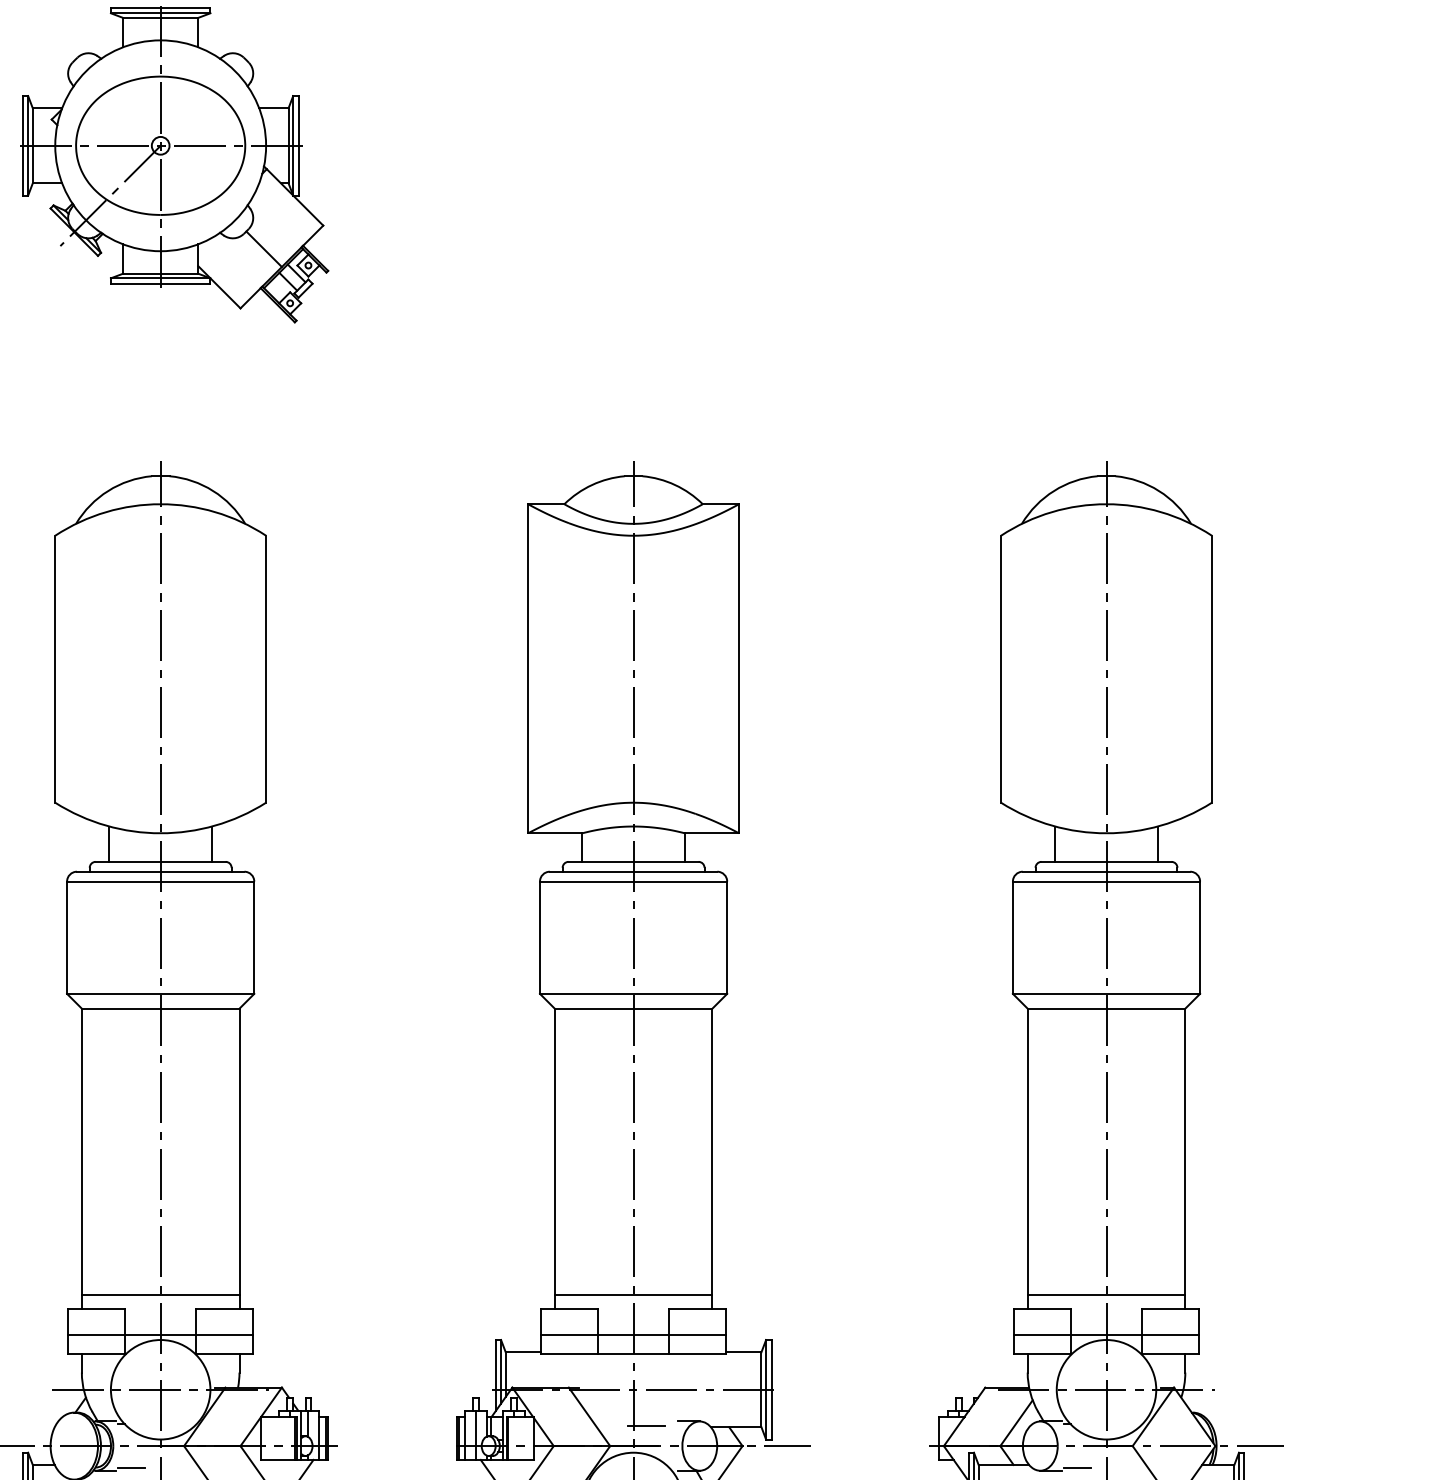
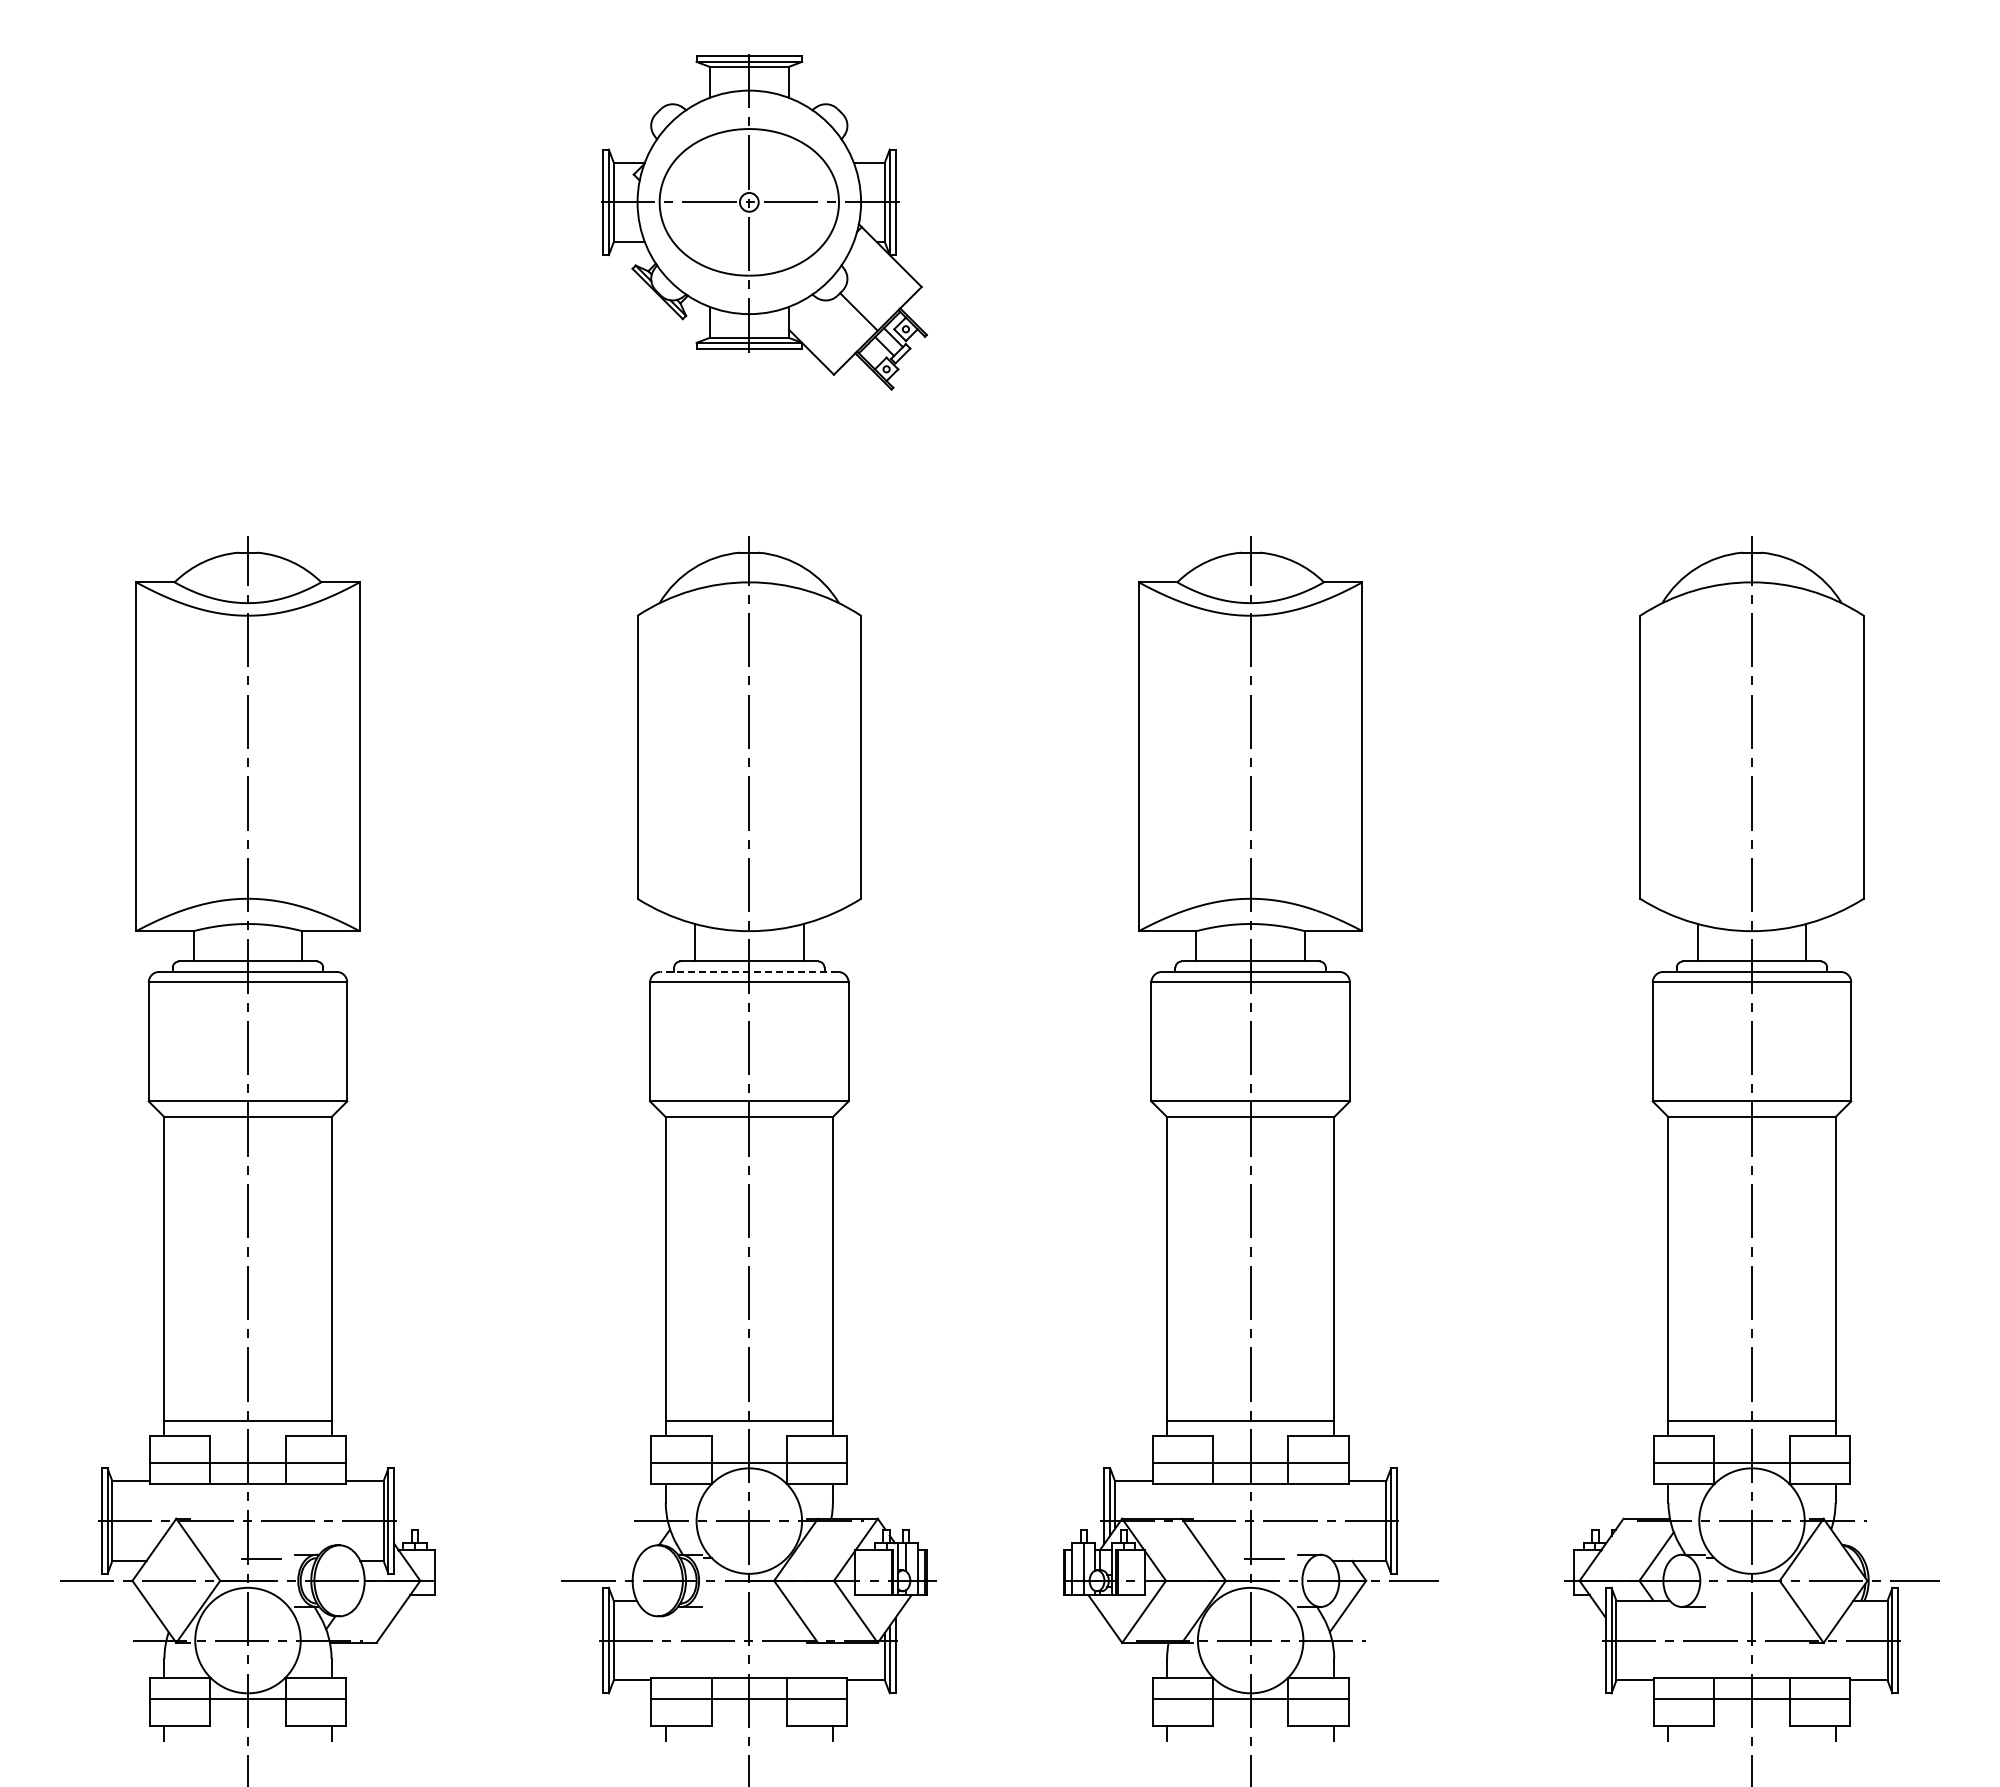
line: (109, 195) -> (695, 255), removed
line: (160, 871) -> (749, 971), solid -> dashed
line: (131, 1467) -> (718, 1603), removed
line: (1076, 1467) -> (1720, 1603), removed

